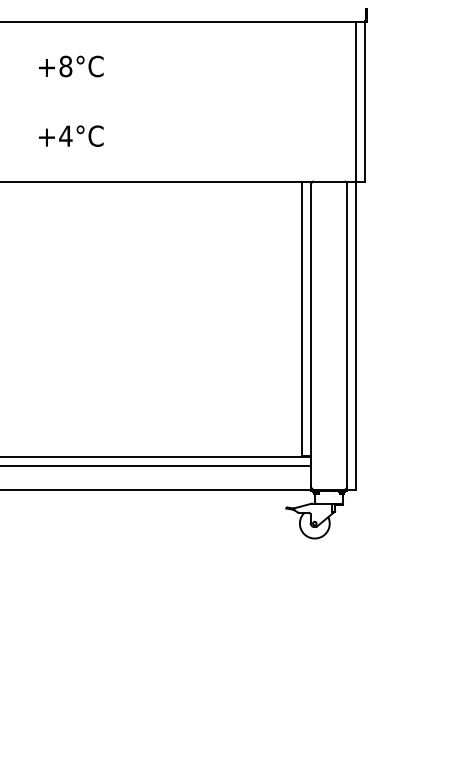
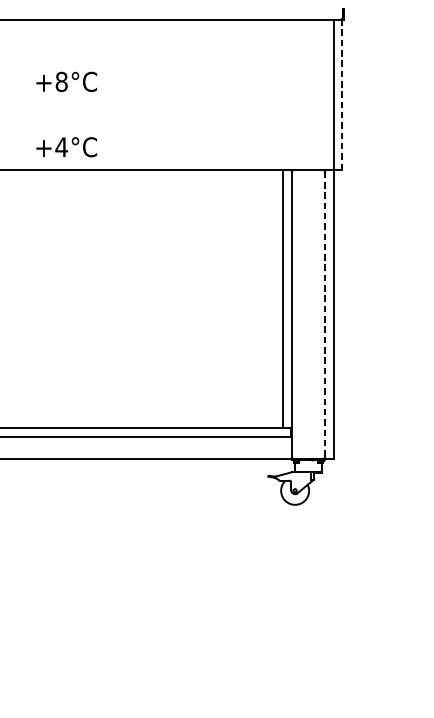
text: (70, 100) -> (66, 113), moved
line: (364, 101) -> (341, 95), solid -> dashed
line: (347, 335) -> (325, 314), solid -> dashed

